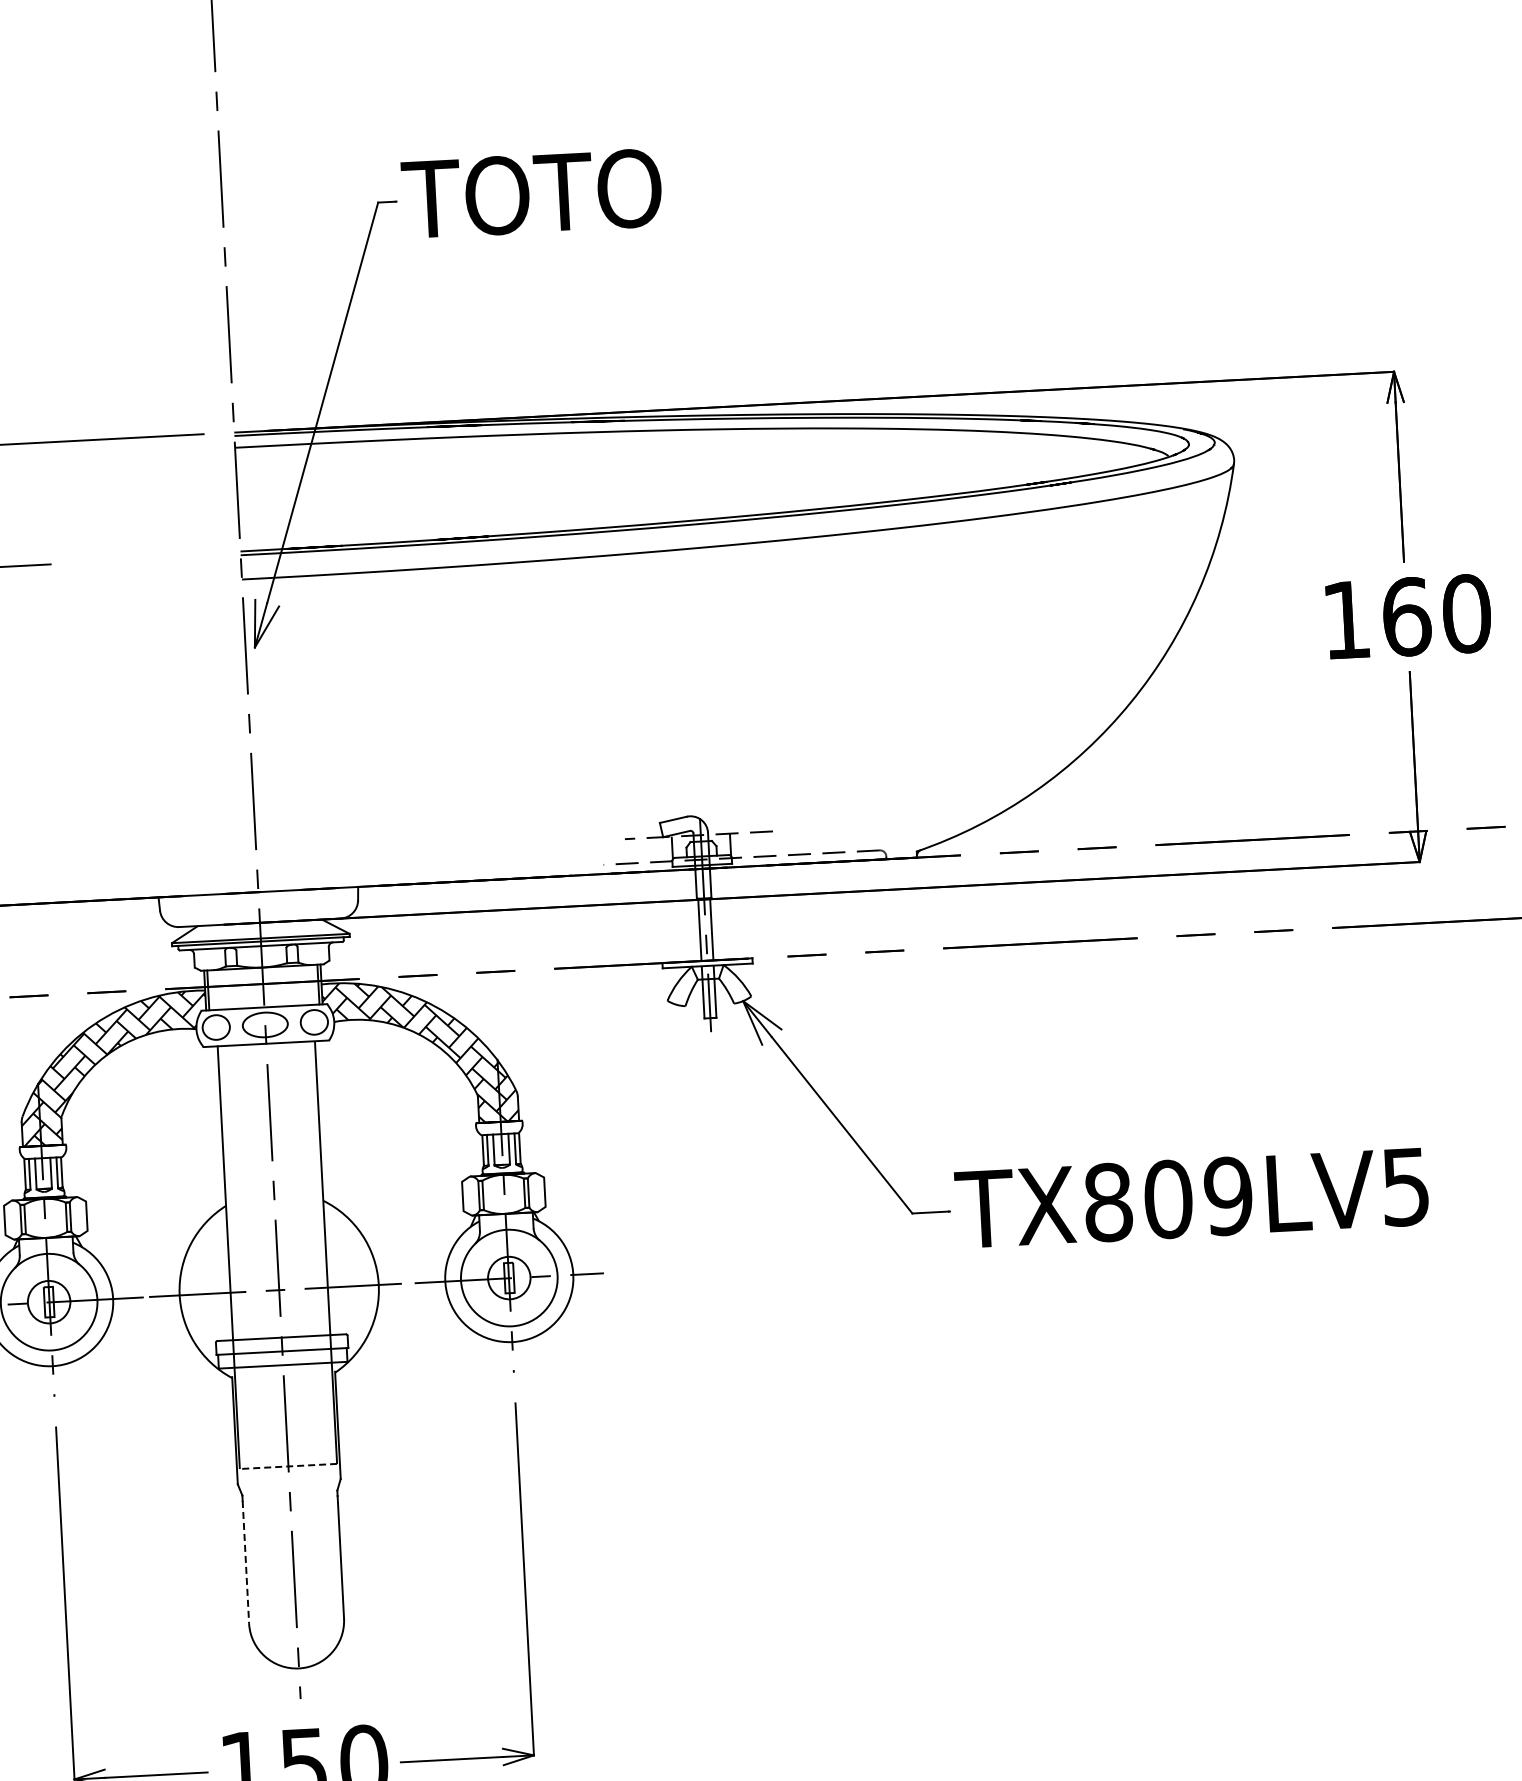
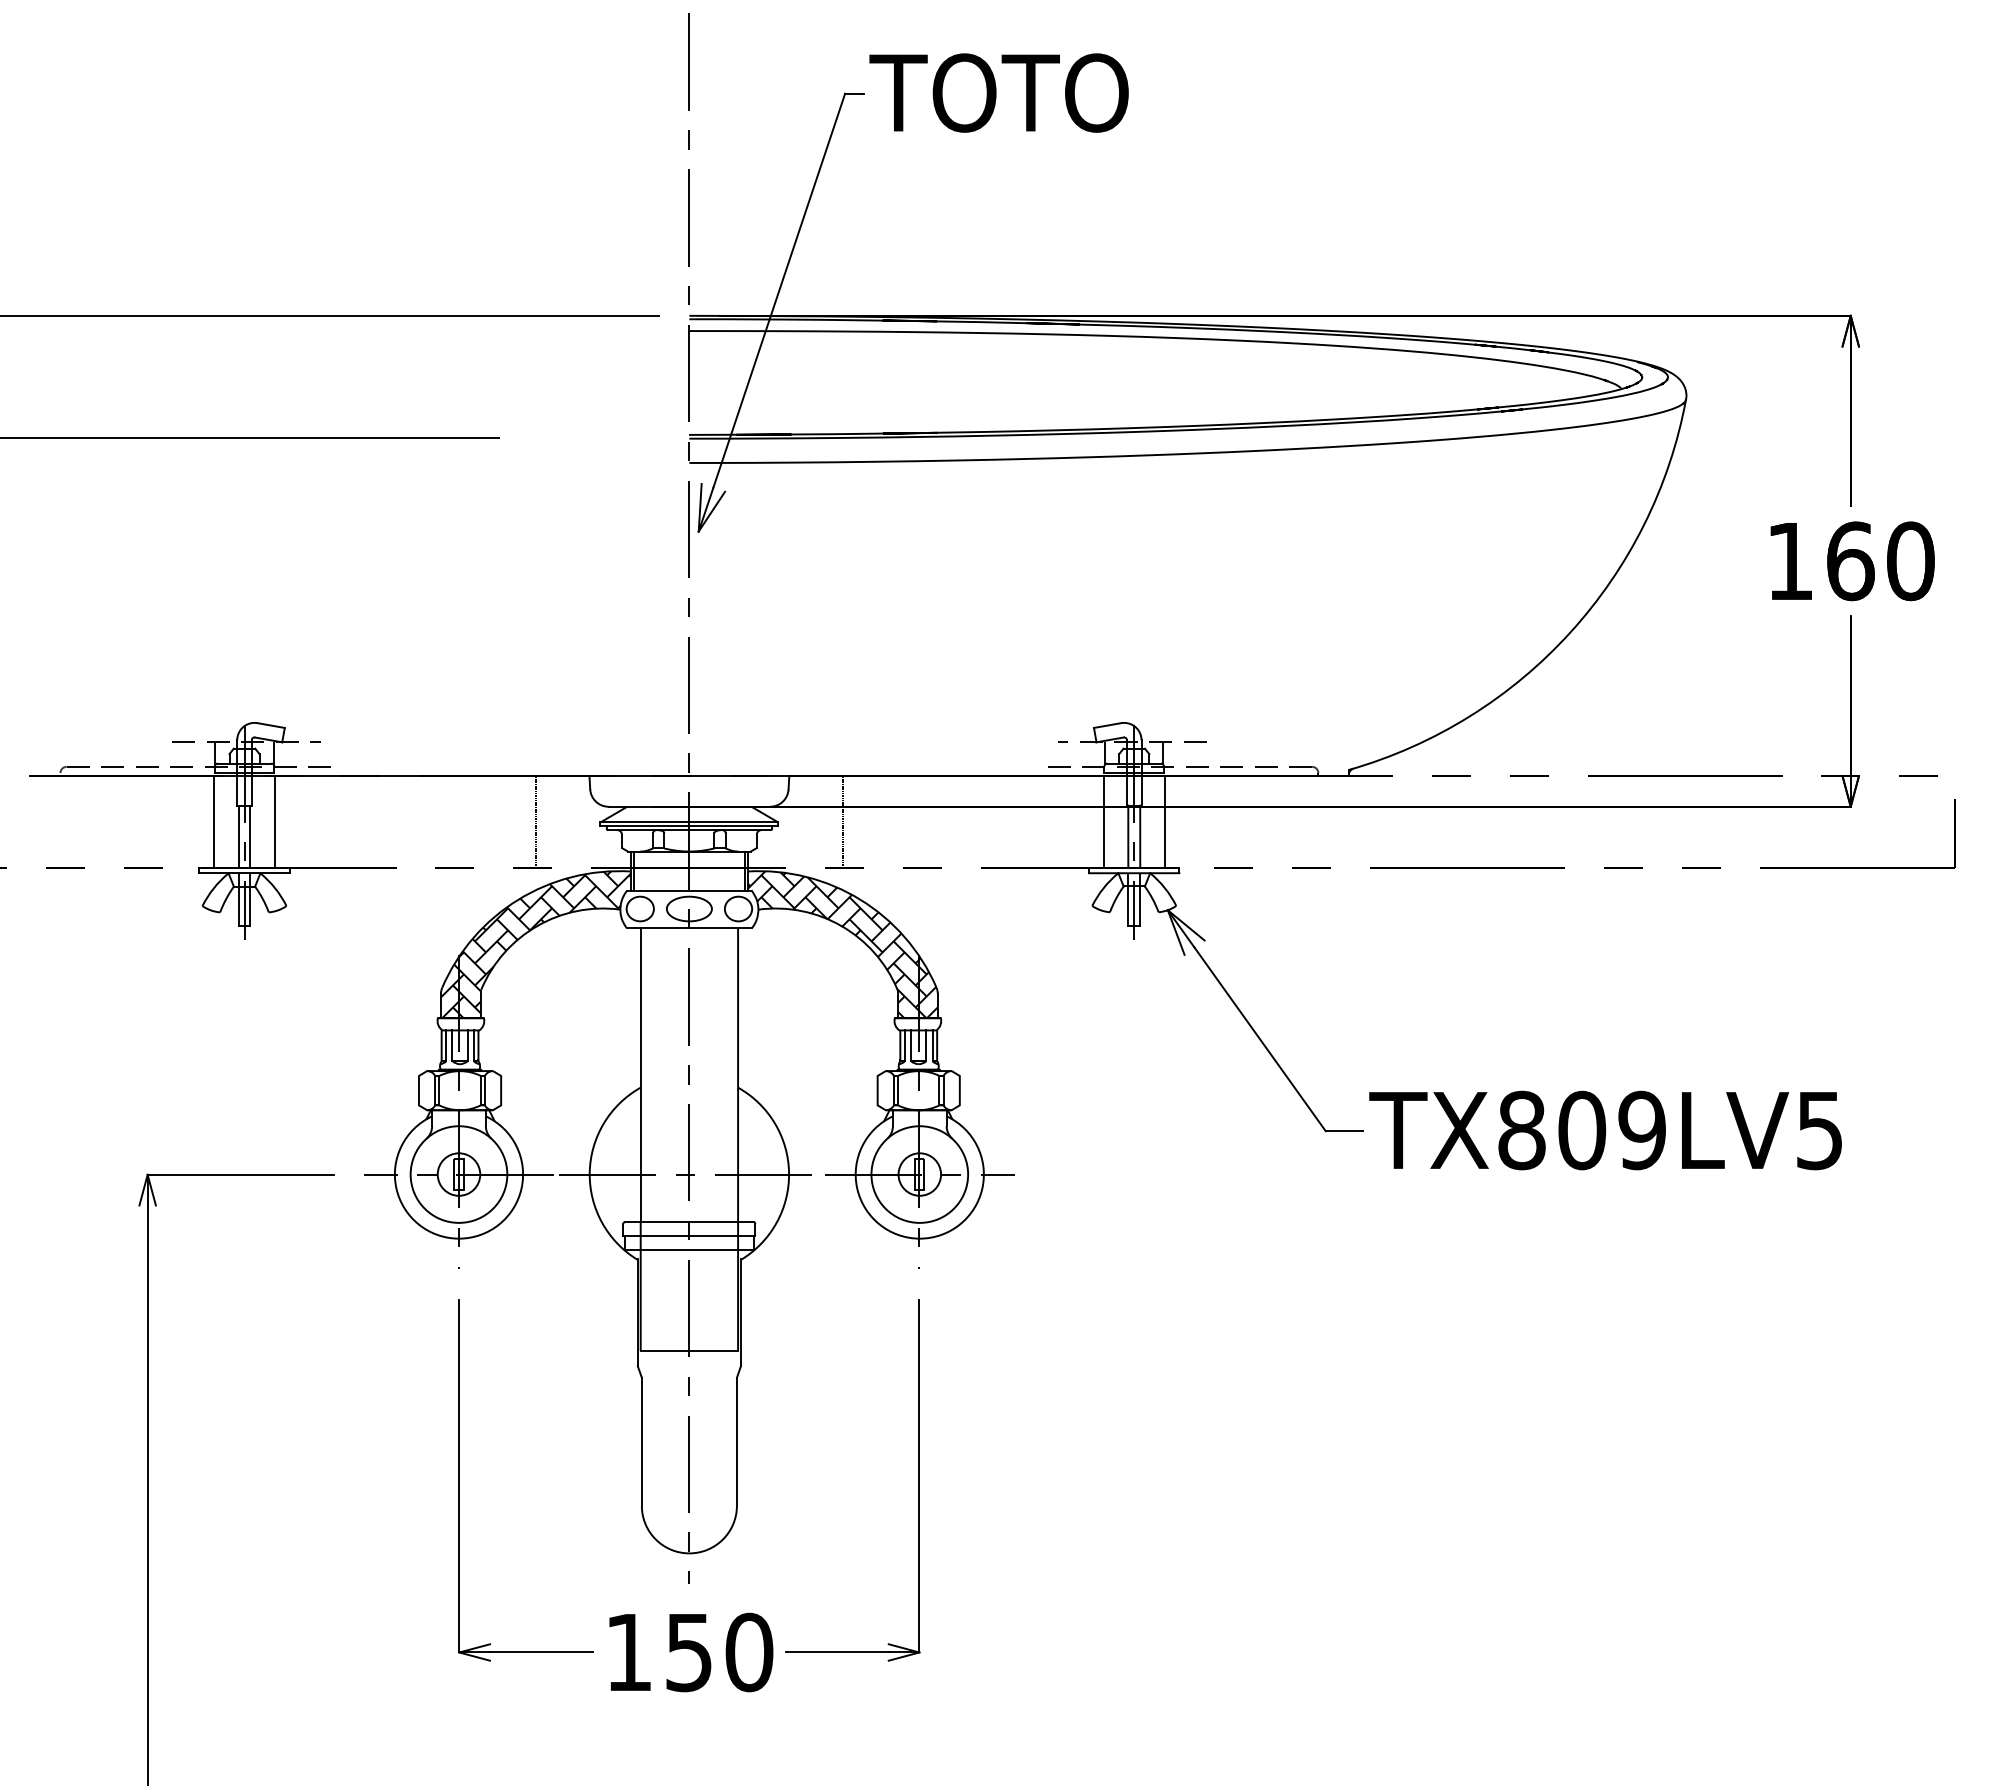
line: (735, 913) -> (1164, 822), added
line: (674, 916) -> (1103, 822), added
line: (413, 930) -> (842, 822), added
line: (108, 946) -> (536, 822), added
line: (288, 1466) -> (689, 1351), dashed -> solid
line: (245, 1562) -> (641, 1444), dashed -> solid

